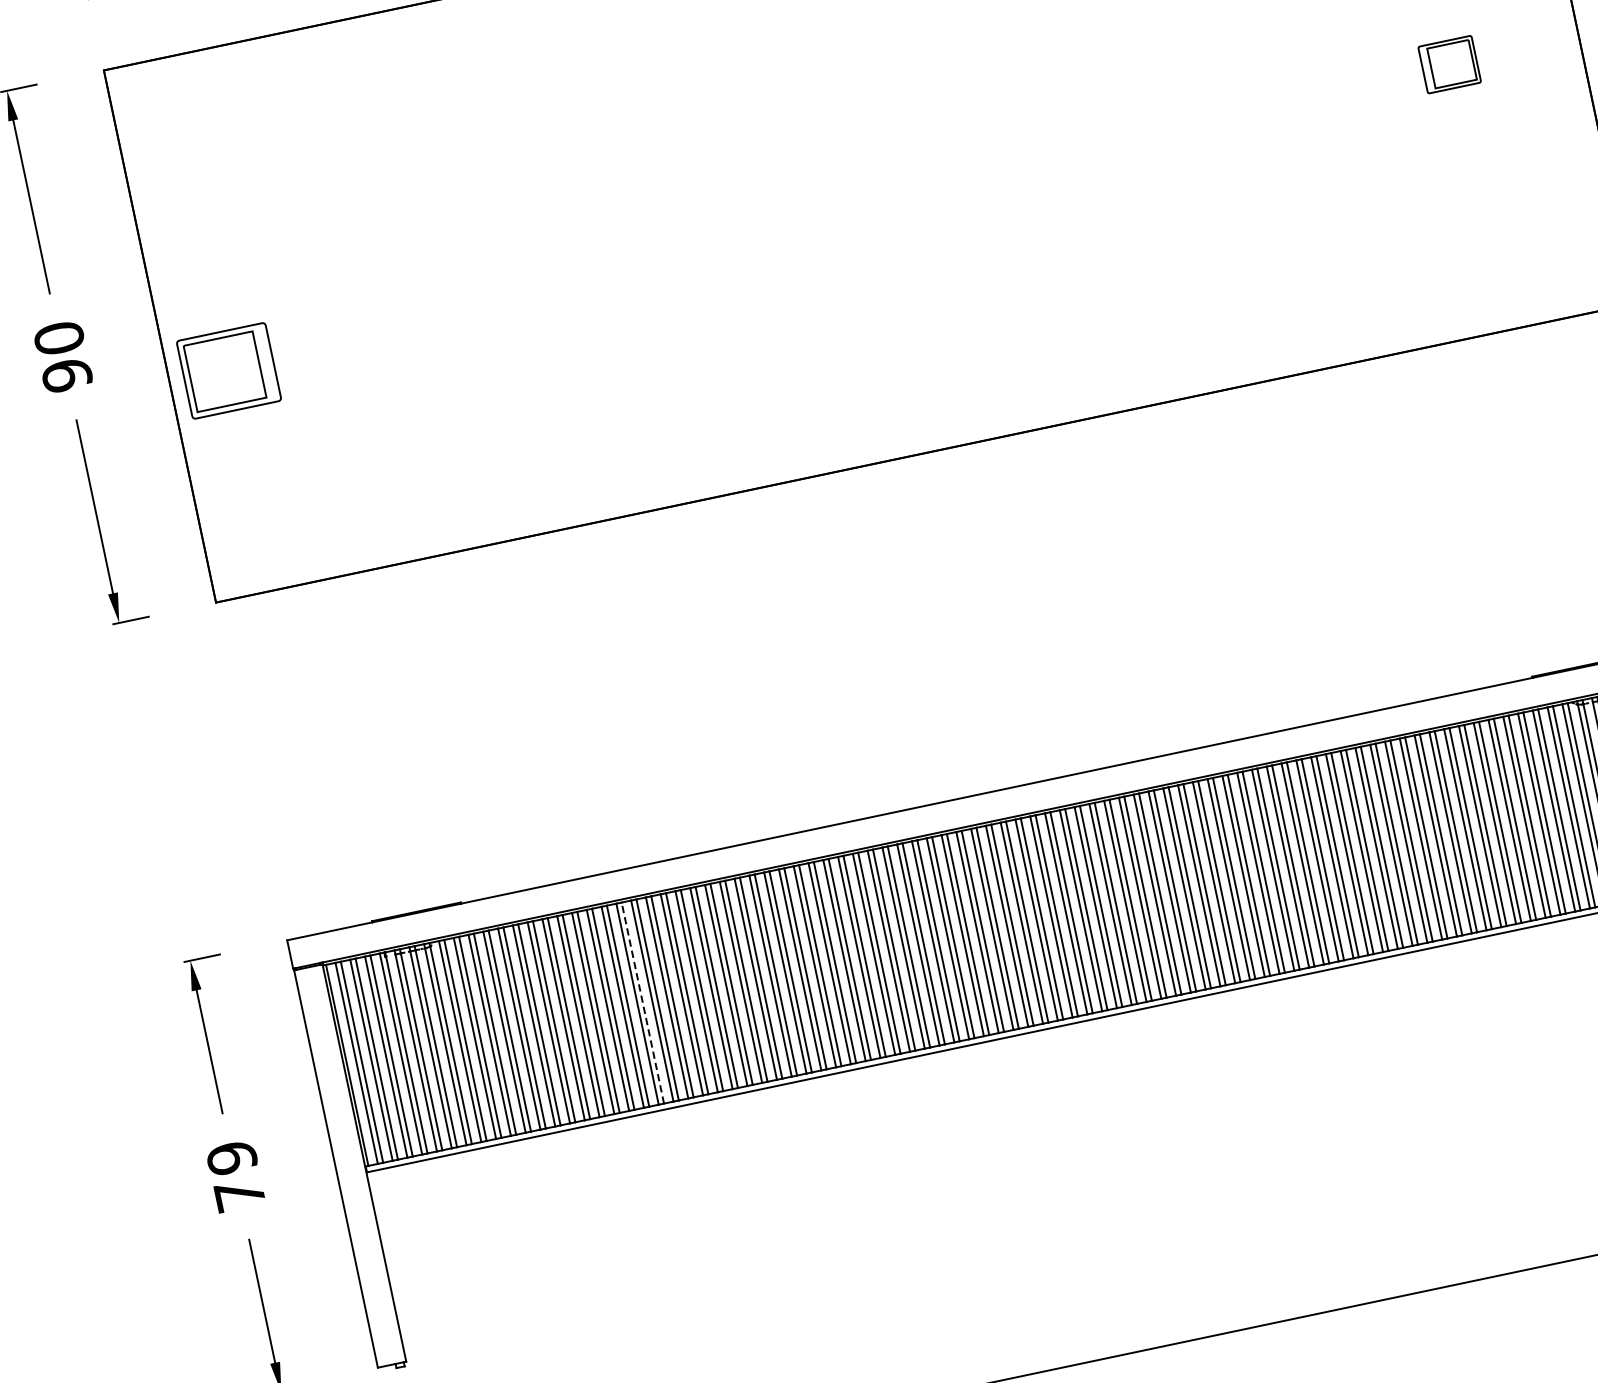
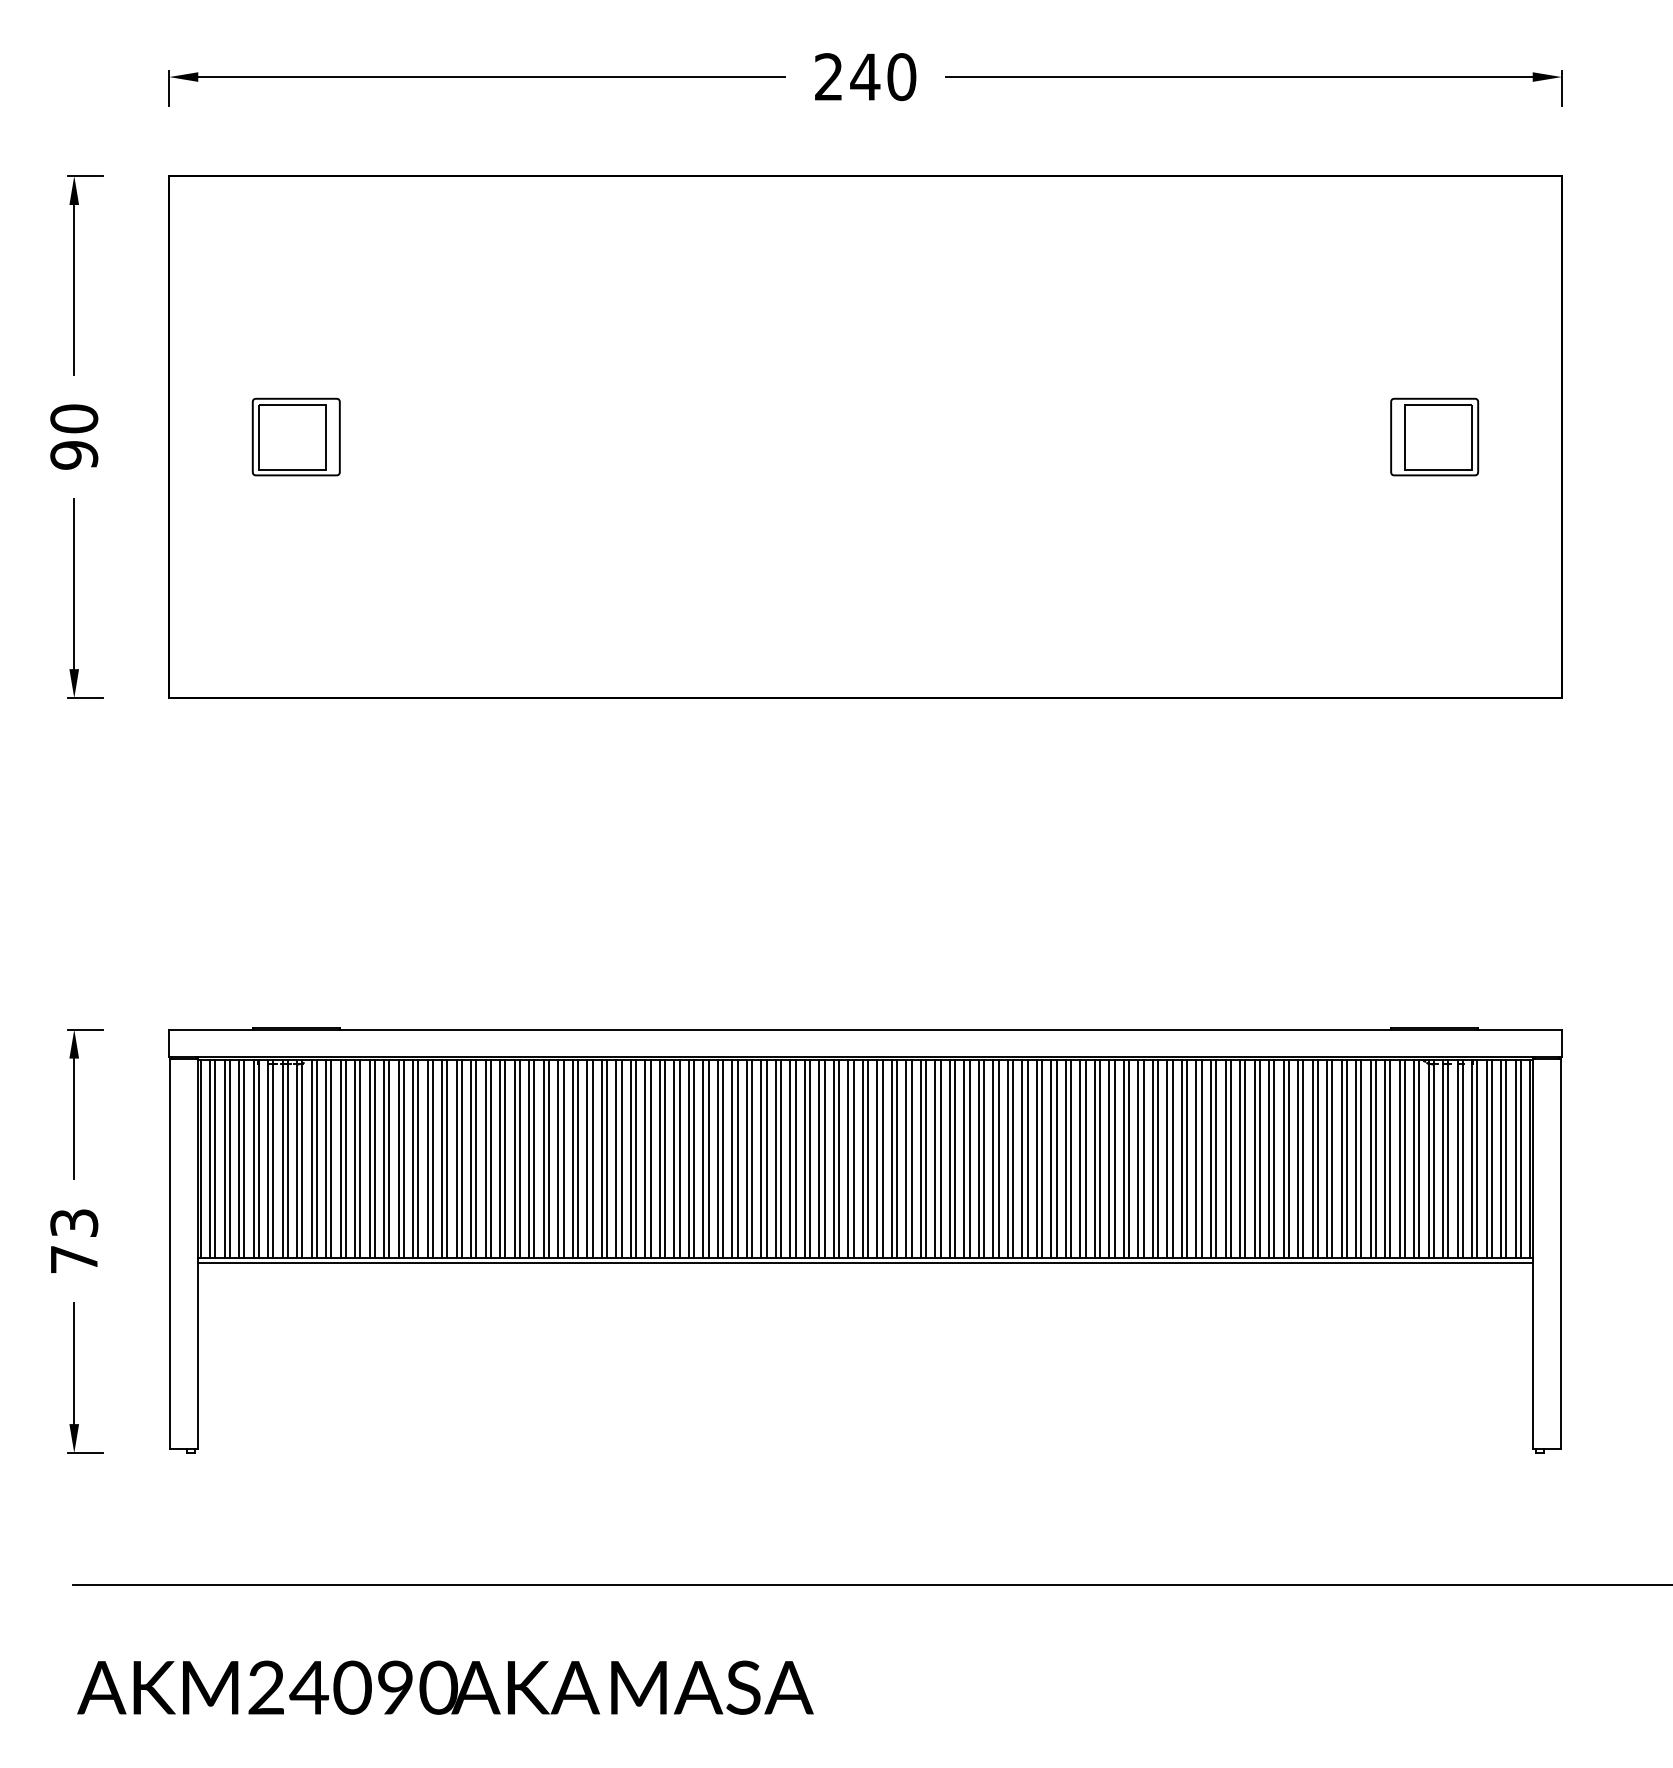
part: (1449, 64) -> (1434, 436), size x1.67
part: (228, 370) -> (295, 436), moved
line: (642, 1002) -> (490, 1158), dashed -> solid
text: (232, 1158) -> (74, 1223), 79 -> 73

